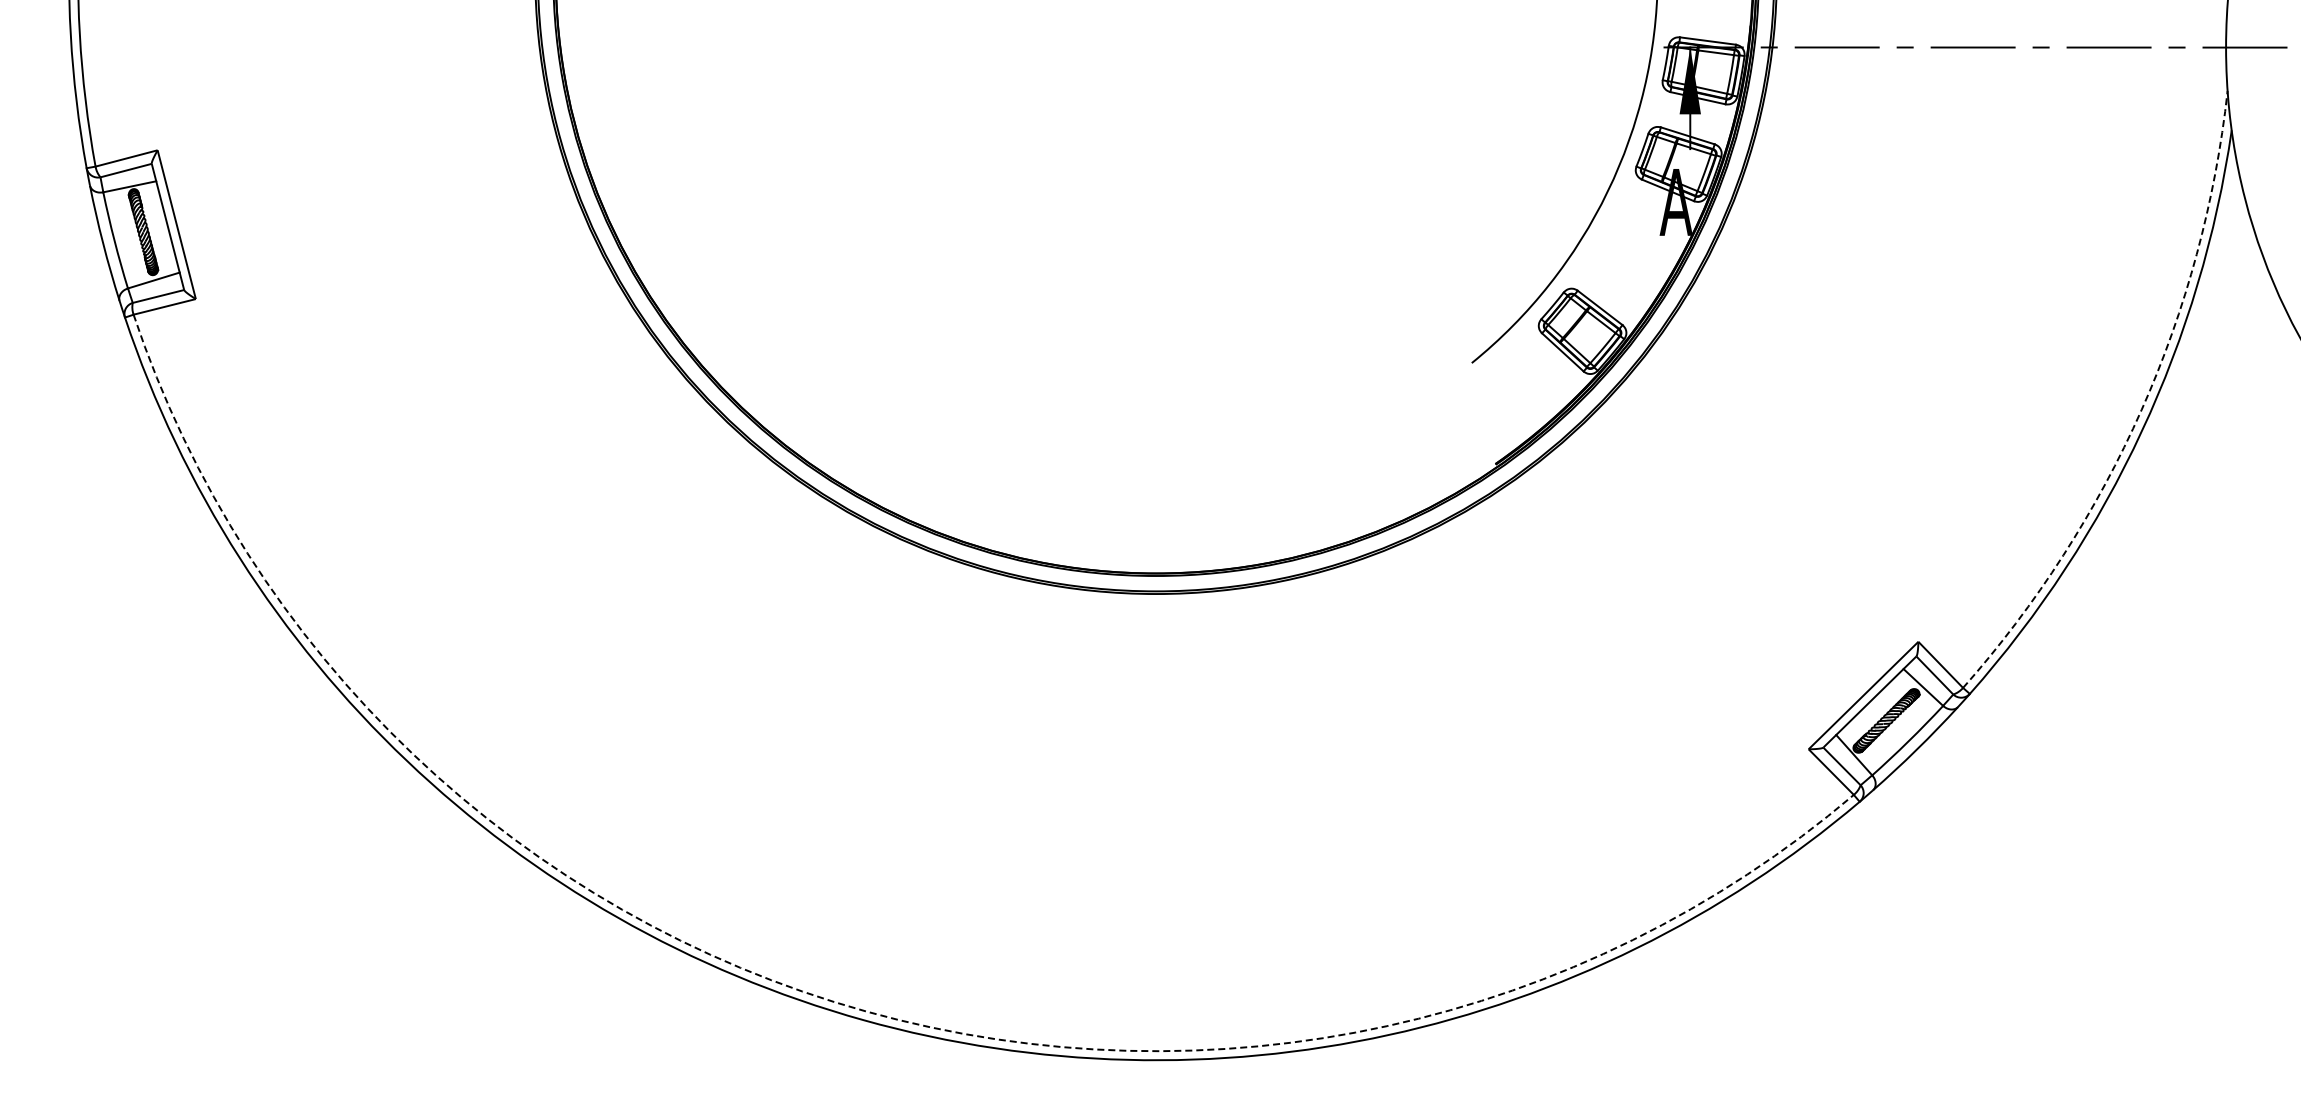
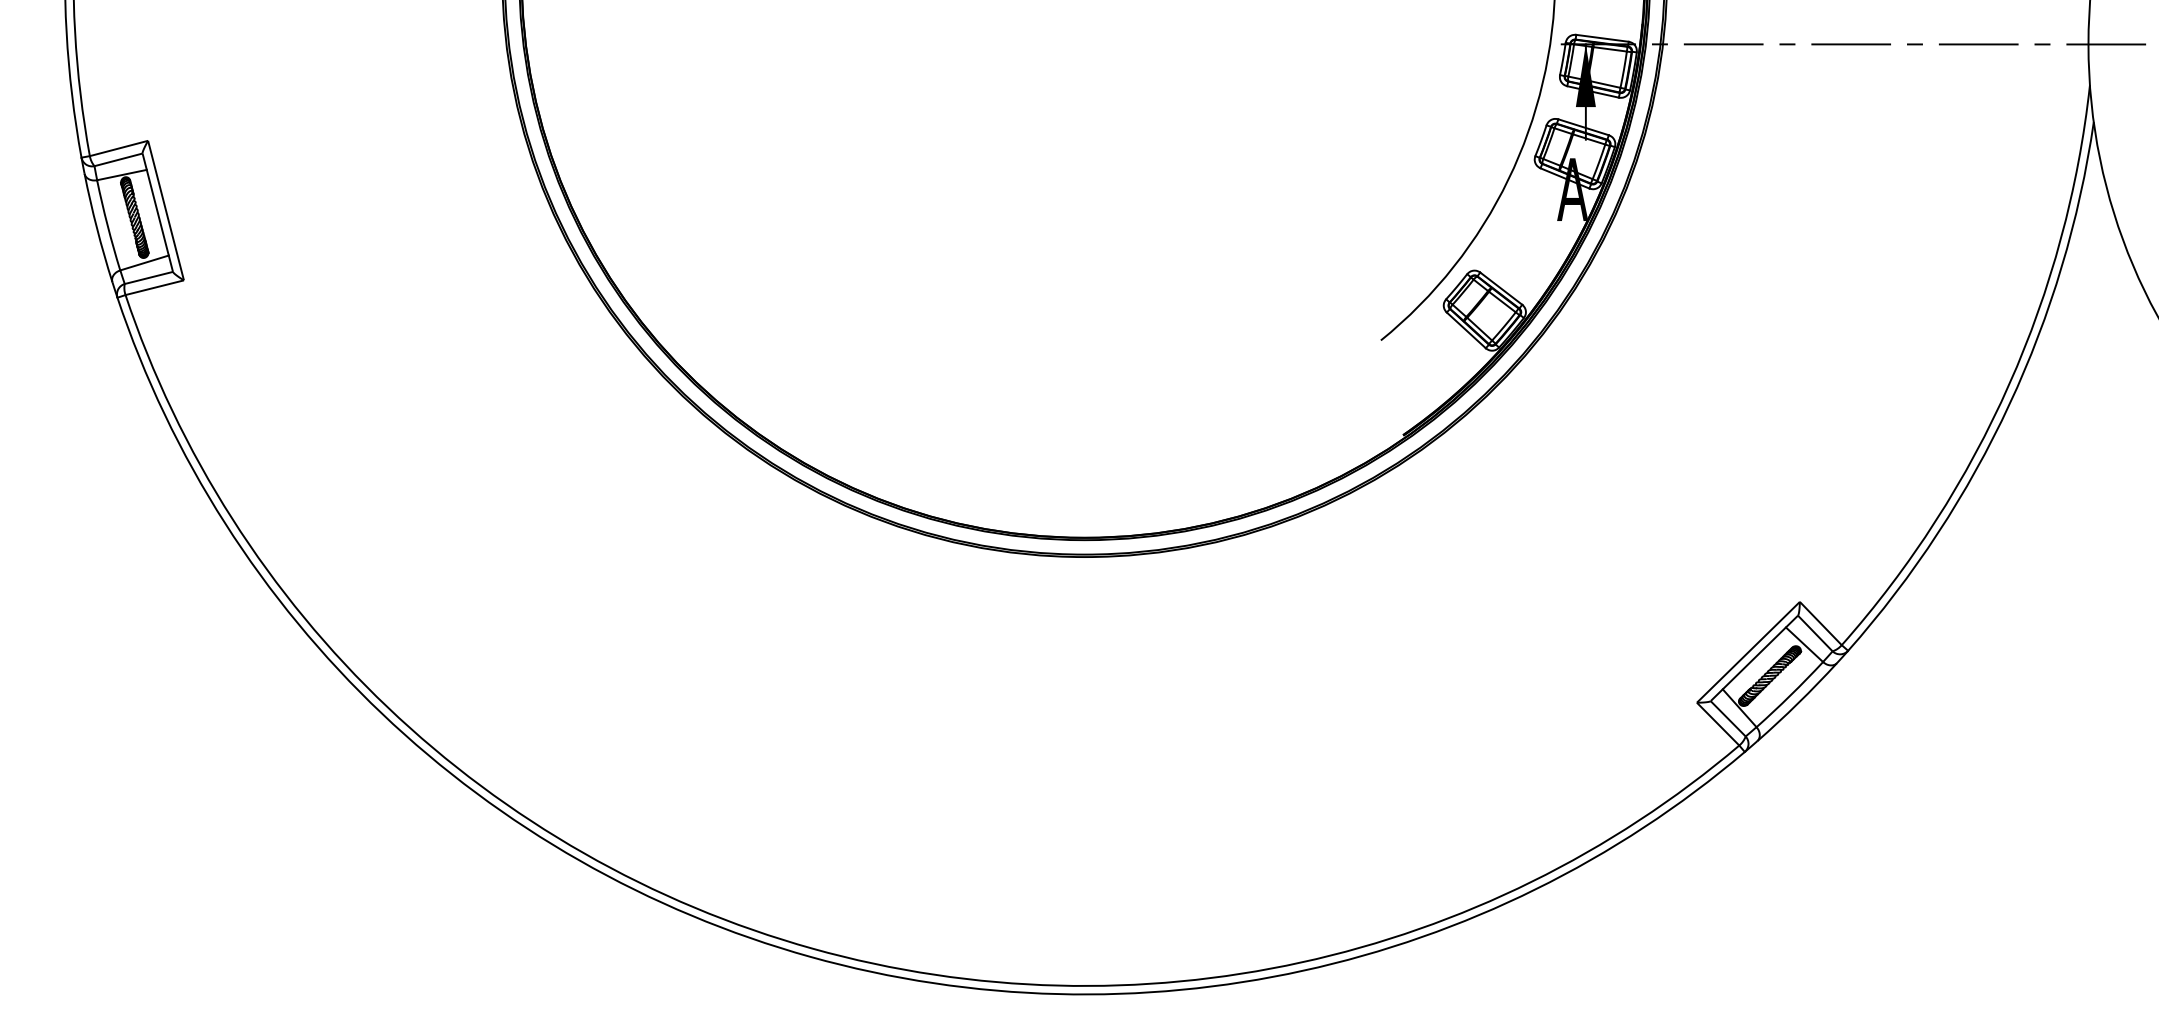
arc: (2141, 409) -> (2009, 383), dashed -> solid
arc: (866, 1011) -> (813, 948), dashed -> solid

